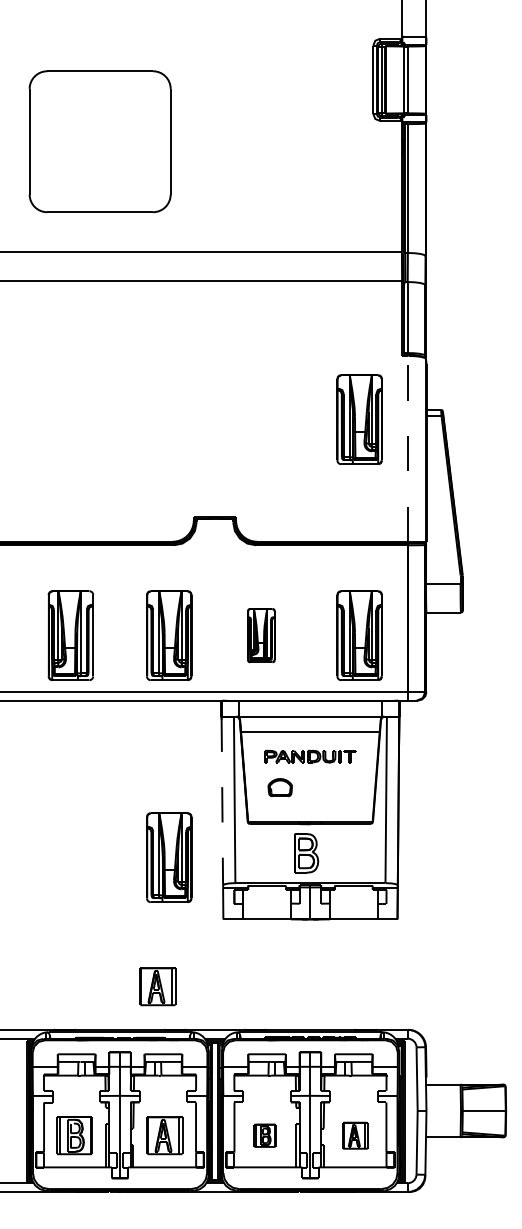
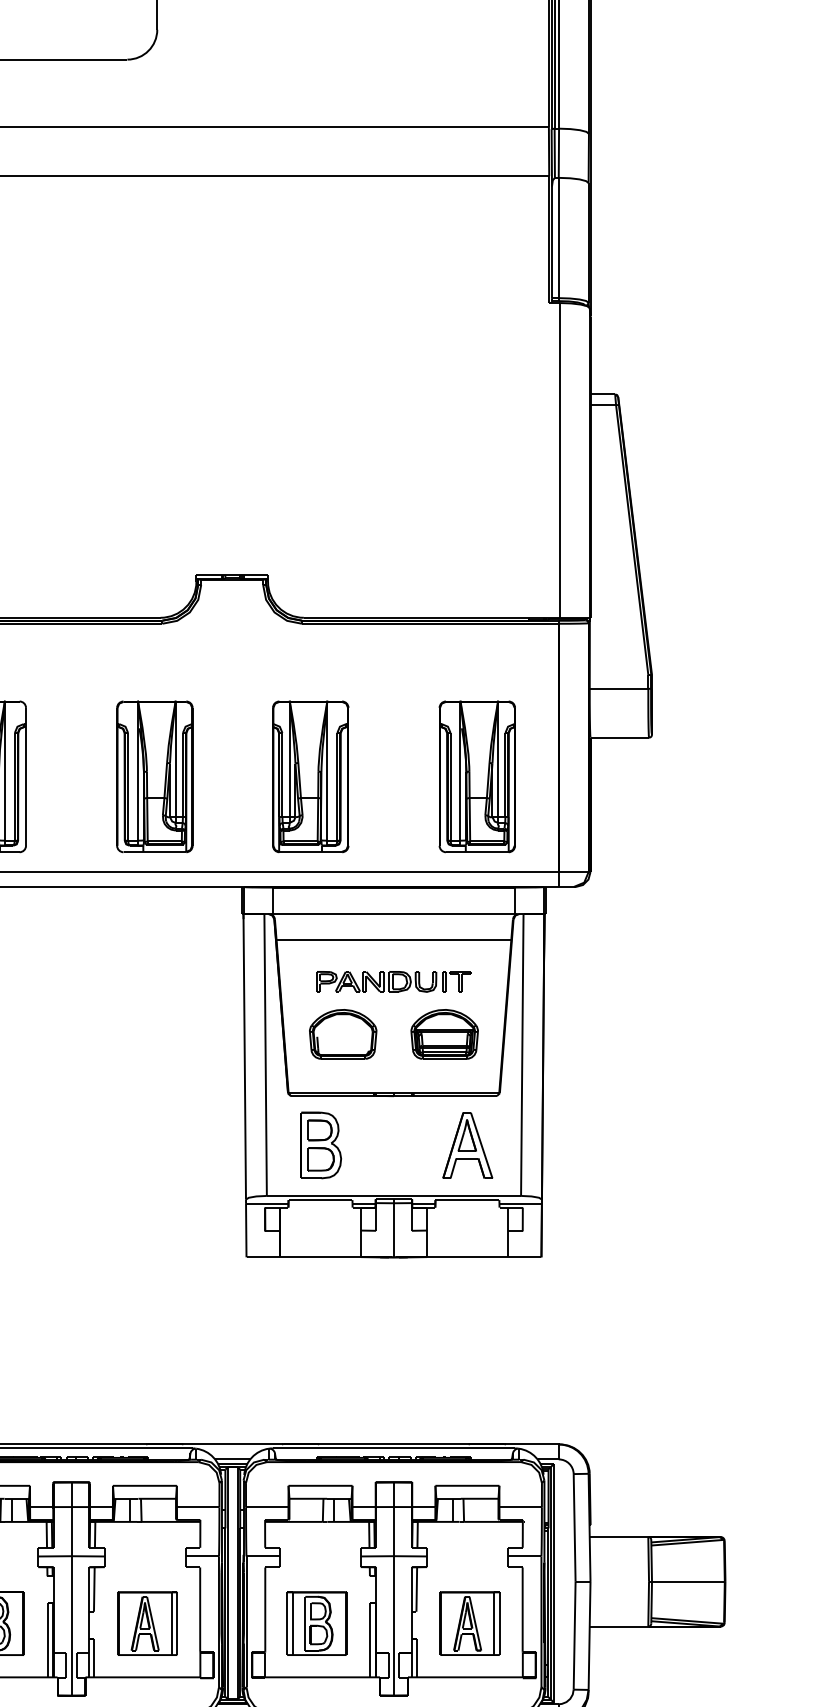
part: (359, 419) -> (477, 410), removed
line: (408, 448) -> (560, 459), dashed -> solid
part: (261, 635) -> (311, 776), size x1.67
part: (279, 787) -> (341, 1033), size x1.67
part: (339, 787) -> (443, 1033), added
line: (222, 801) -> (245, 1057), dashed -> solid
part: (306, 853) -> (321, 1145), moved
part: (353, 853) -> (466, 1145), added
part: (169, 857) -> (155, 1152), removed
part: (157, 986) -> (134, 1371), removed
part: (264, 1135) -> (316, 1623), size x1.67
part: (355, 1135) -> (470, 1623), size x1.43

